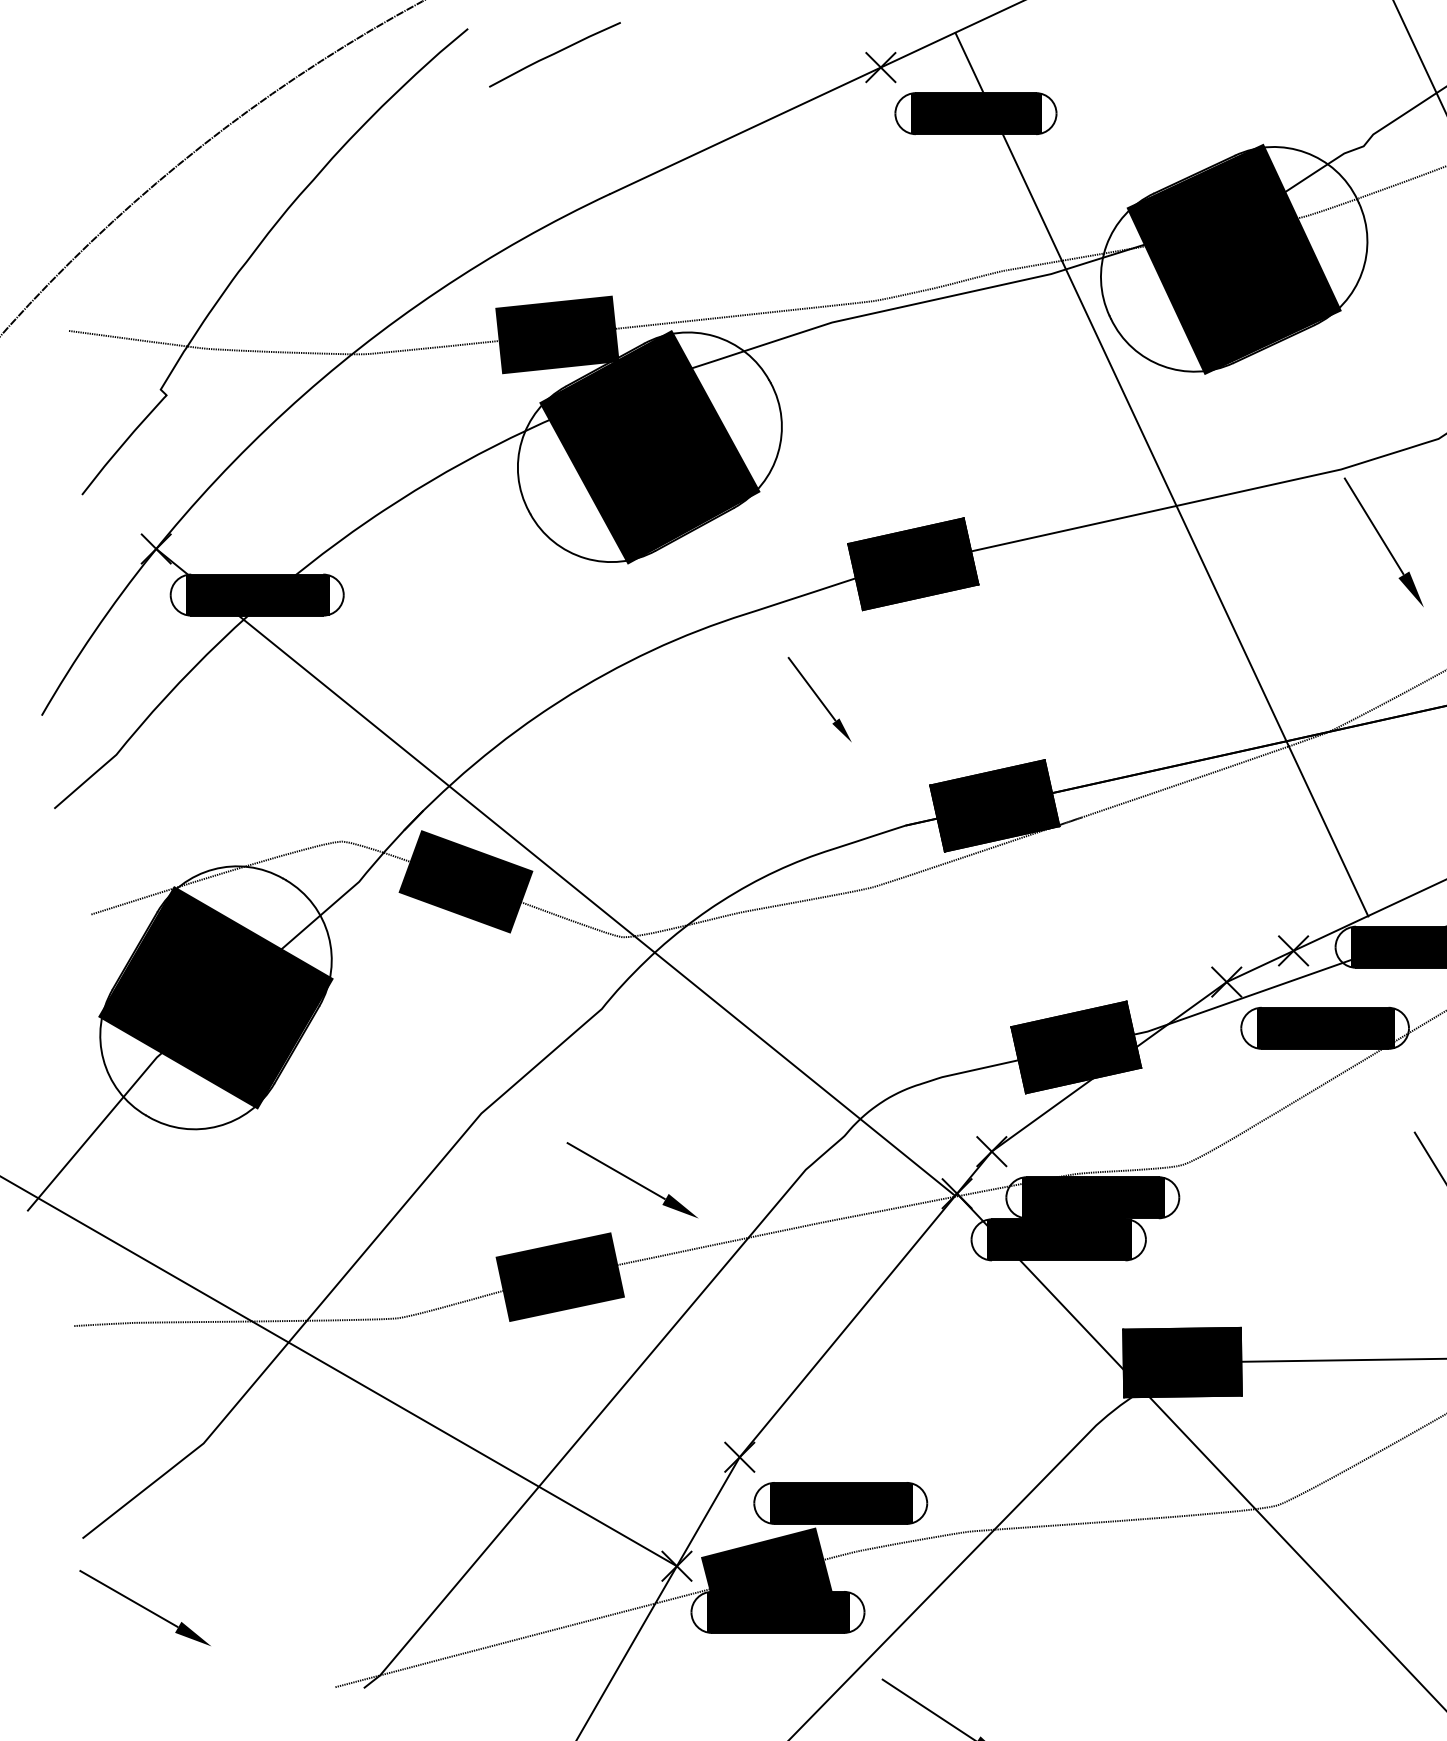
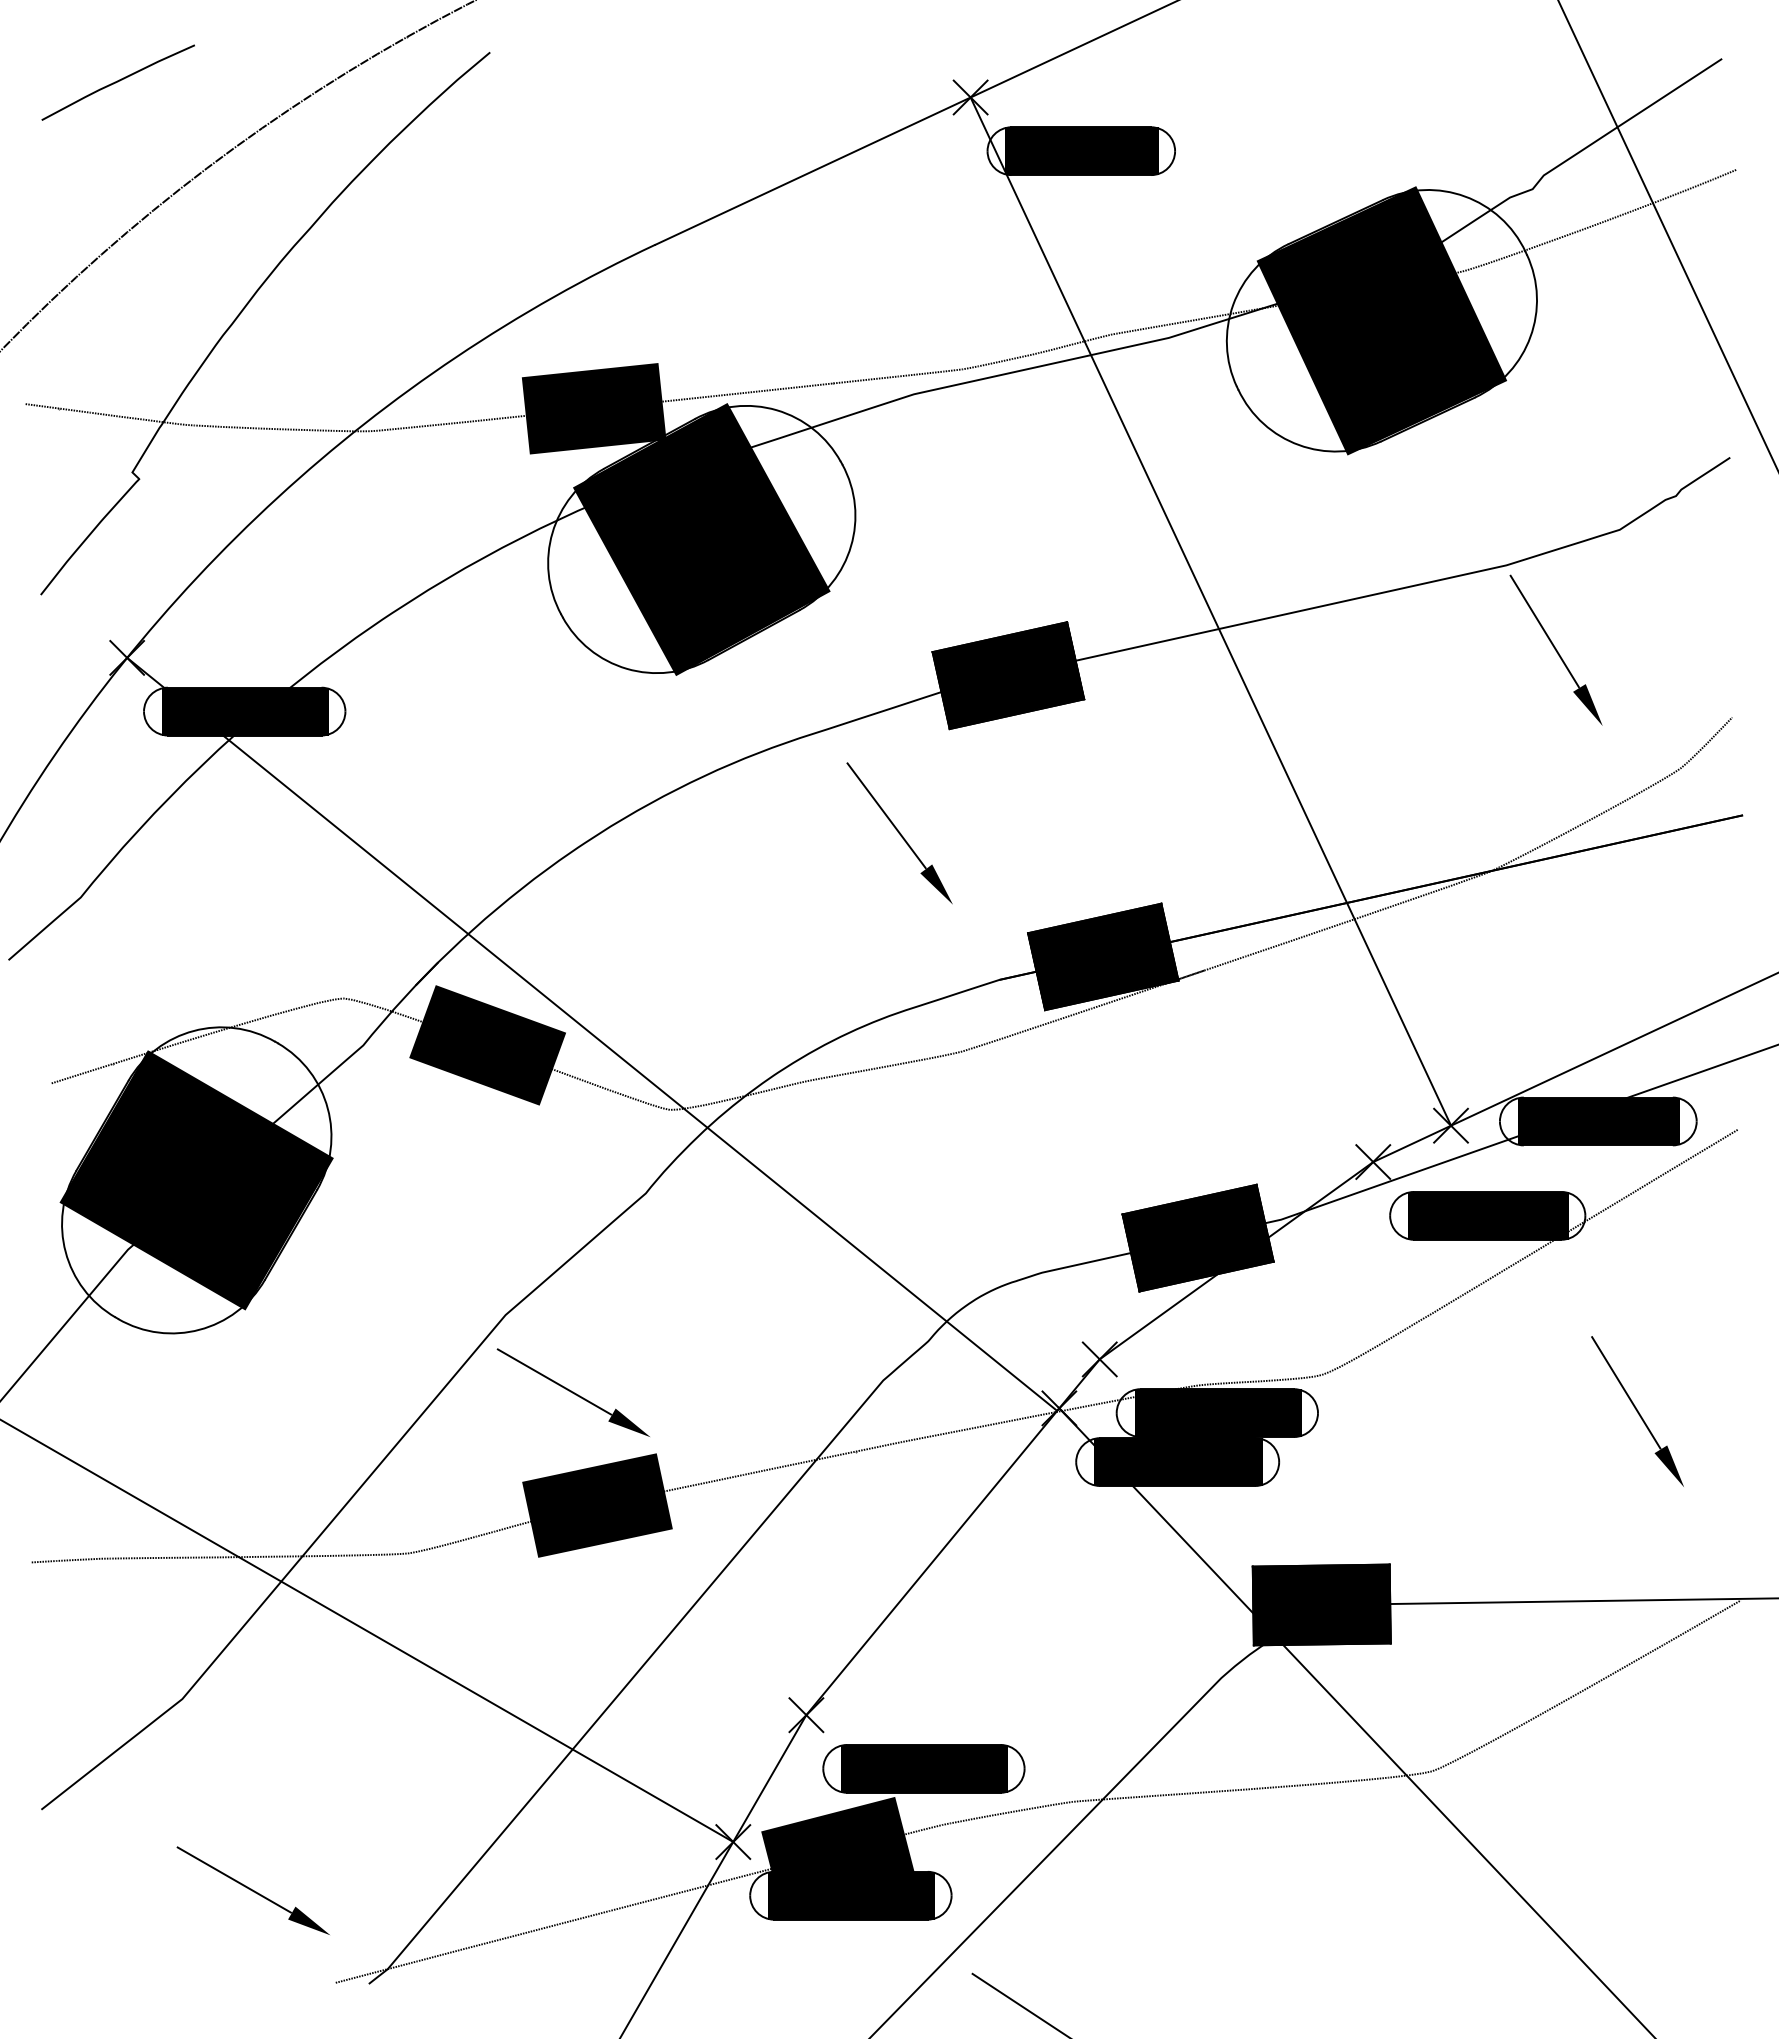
curve: (554, 54) -> (117, 82), moved
line: (1161, 474) -> (1210, 611), moved
part: (819, 699) -> (899, 833), size x1.43
part: (631, 1180) -> (572, 1392), moved
part: (144, 1607) -> (252, 1890), moved

